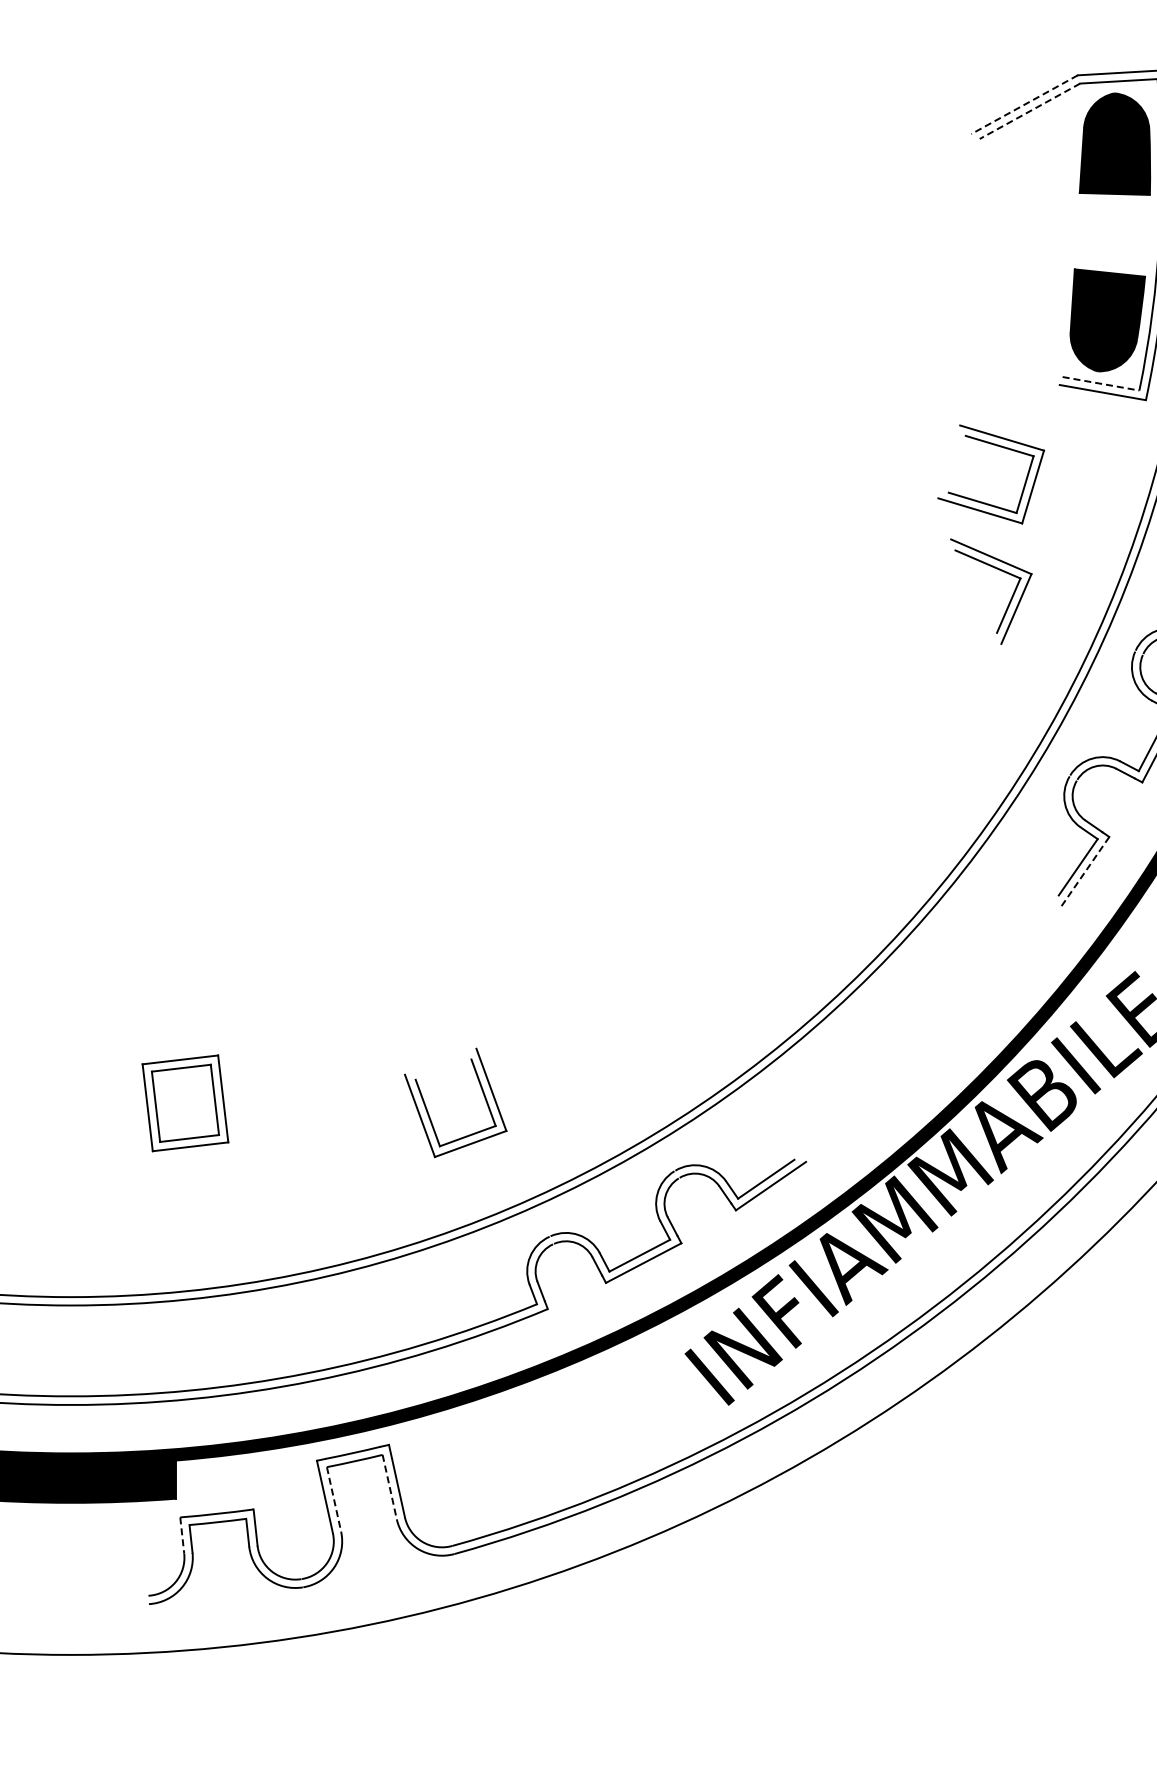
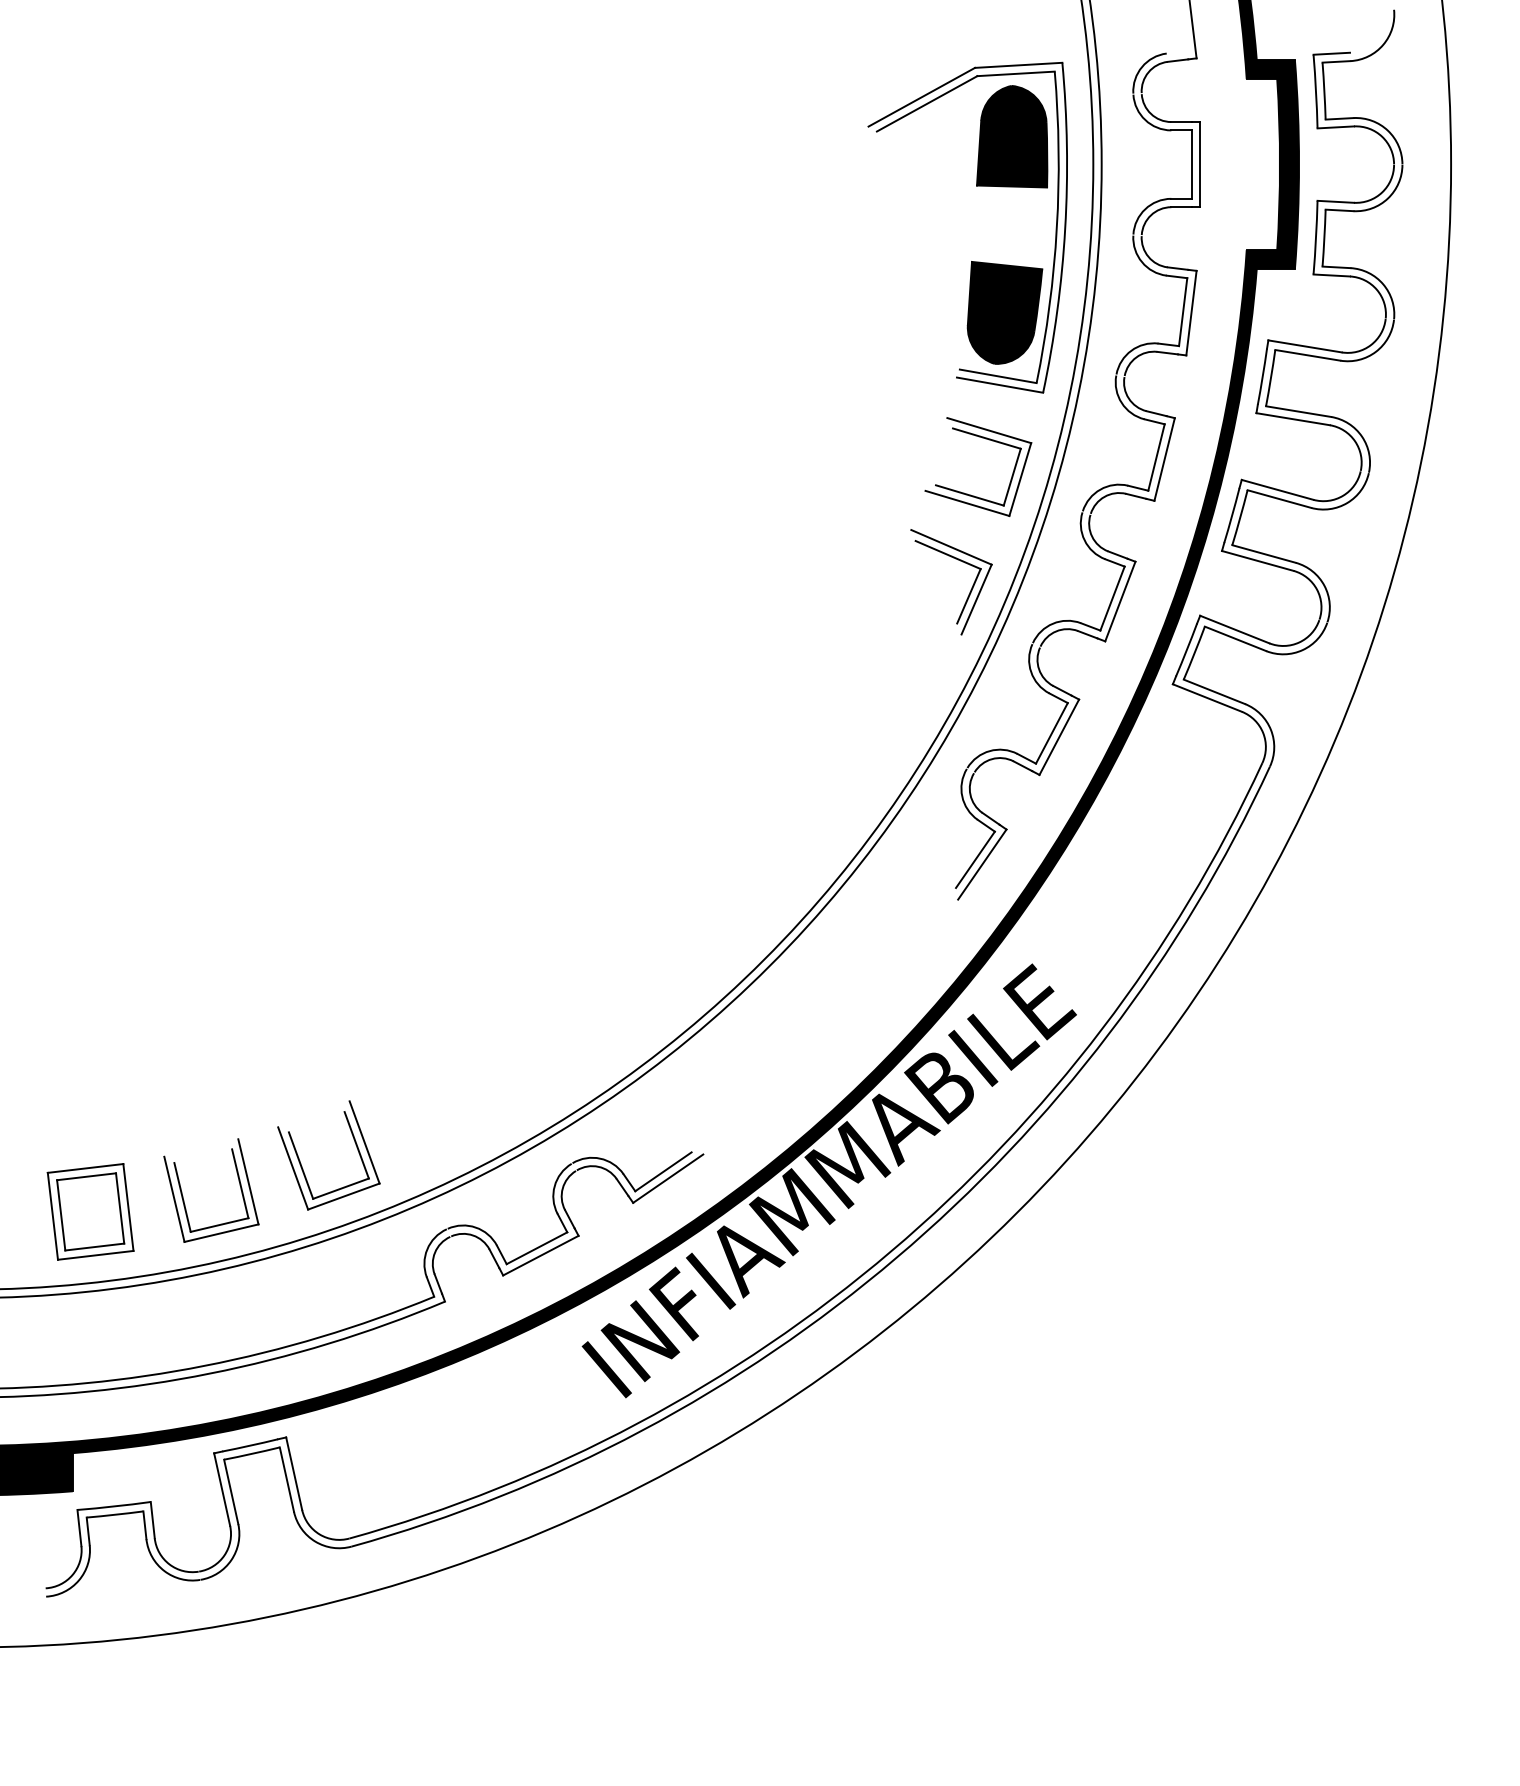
line: (1024, 104) -> (921, 97), dashed -> solid
line: (1029, 111) -> (926, 104), dashed -> solid
line: (1101, 383) -> (998, 376), dashed -> solid
part: (998, 446) -> (985, 439), moved
part: (1010, 598) -> (970, 589), moved
line: (1085, 871) -> (982, 864), dashed -> solid
part: (185, 1102) -> (90, 1211), moved
part: (428, 1110) -> (301, 1163), moved
part: (342, 1192) -> (239, 1185), added
line: (389, 1486) -> (286, 1479), dashed -> solid
line: (334, 1498) -> (231, 1491), dashed -> solid
line: (182, 1535) -> (79, 1528), dashed -> solid

